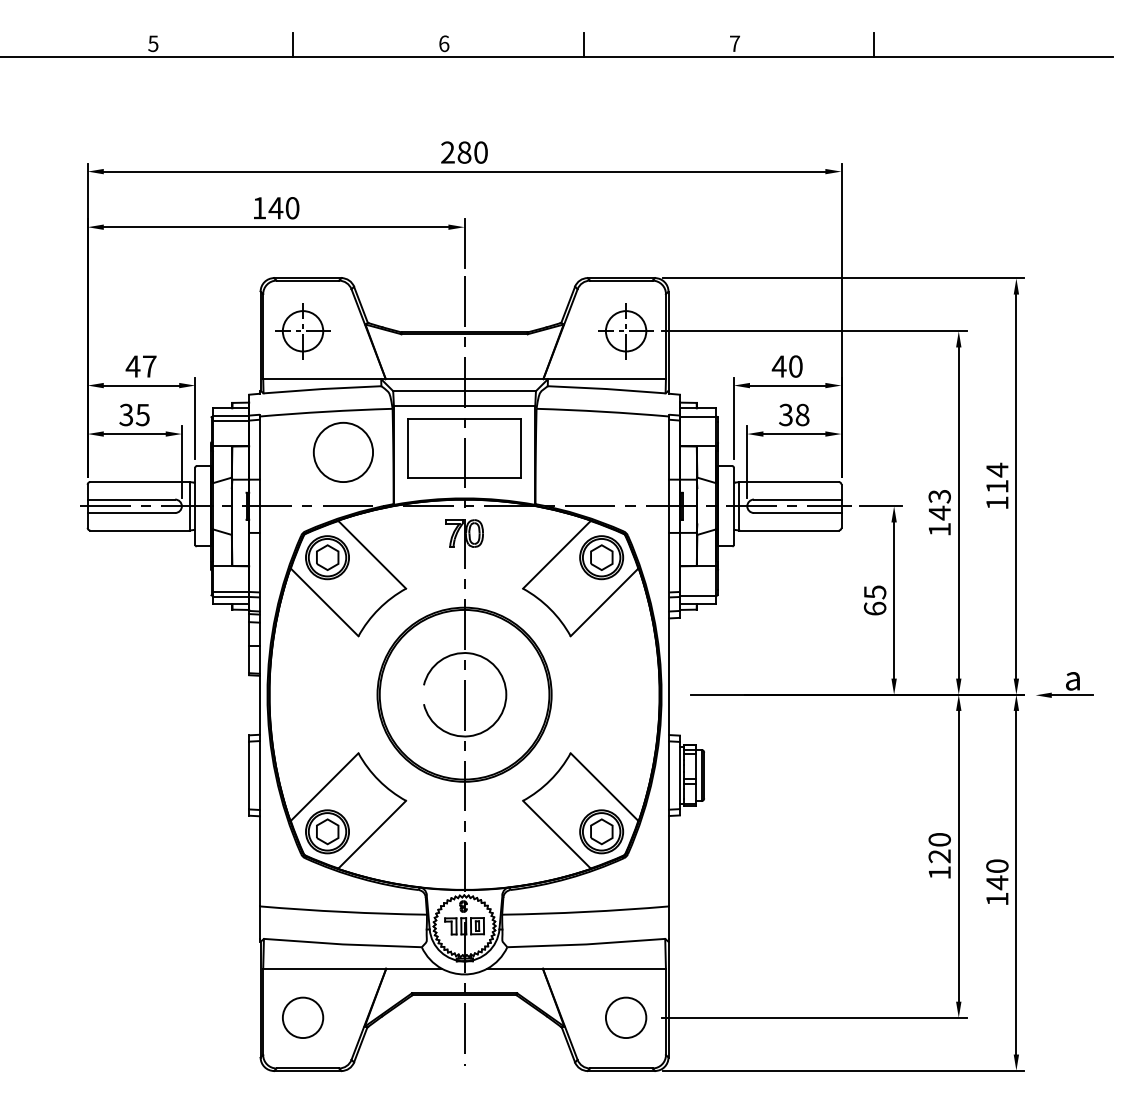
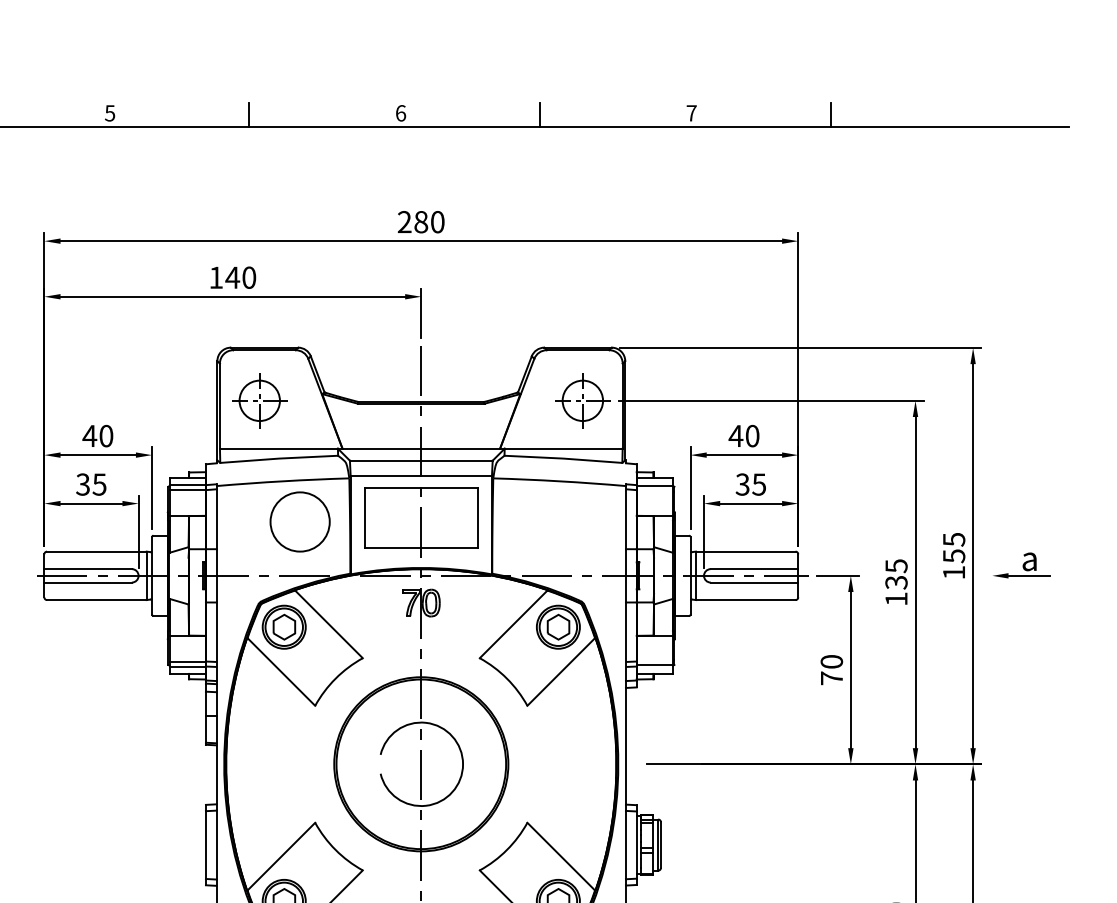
text: (149, 366) -> (106, 436), 47 -> 40
text: (802, 414) -> (759, 484), 38 -> 35
text: (997, 477) -> (954, 547), 114 -> 155
text: (939, 504) -> (896, 574), 143 -> 135
text: (874, 600) -> (831, 670), 65 -> 70
part: (1064, 684) -> (1021, 565), moved

